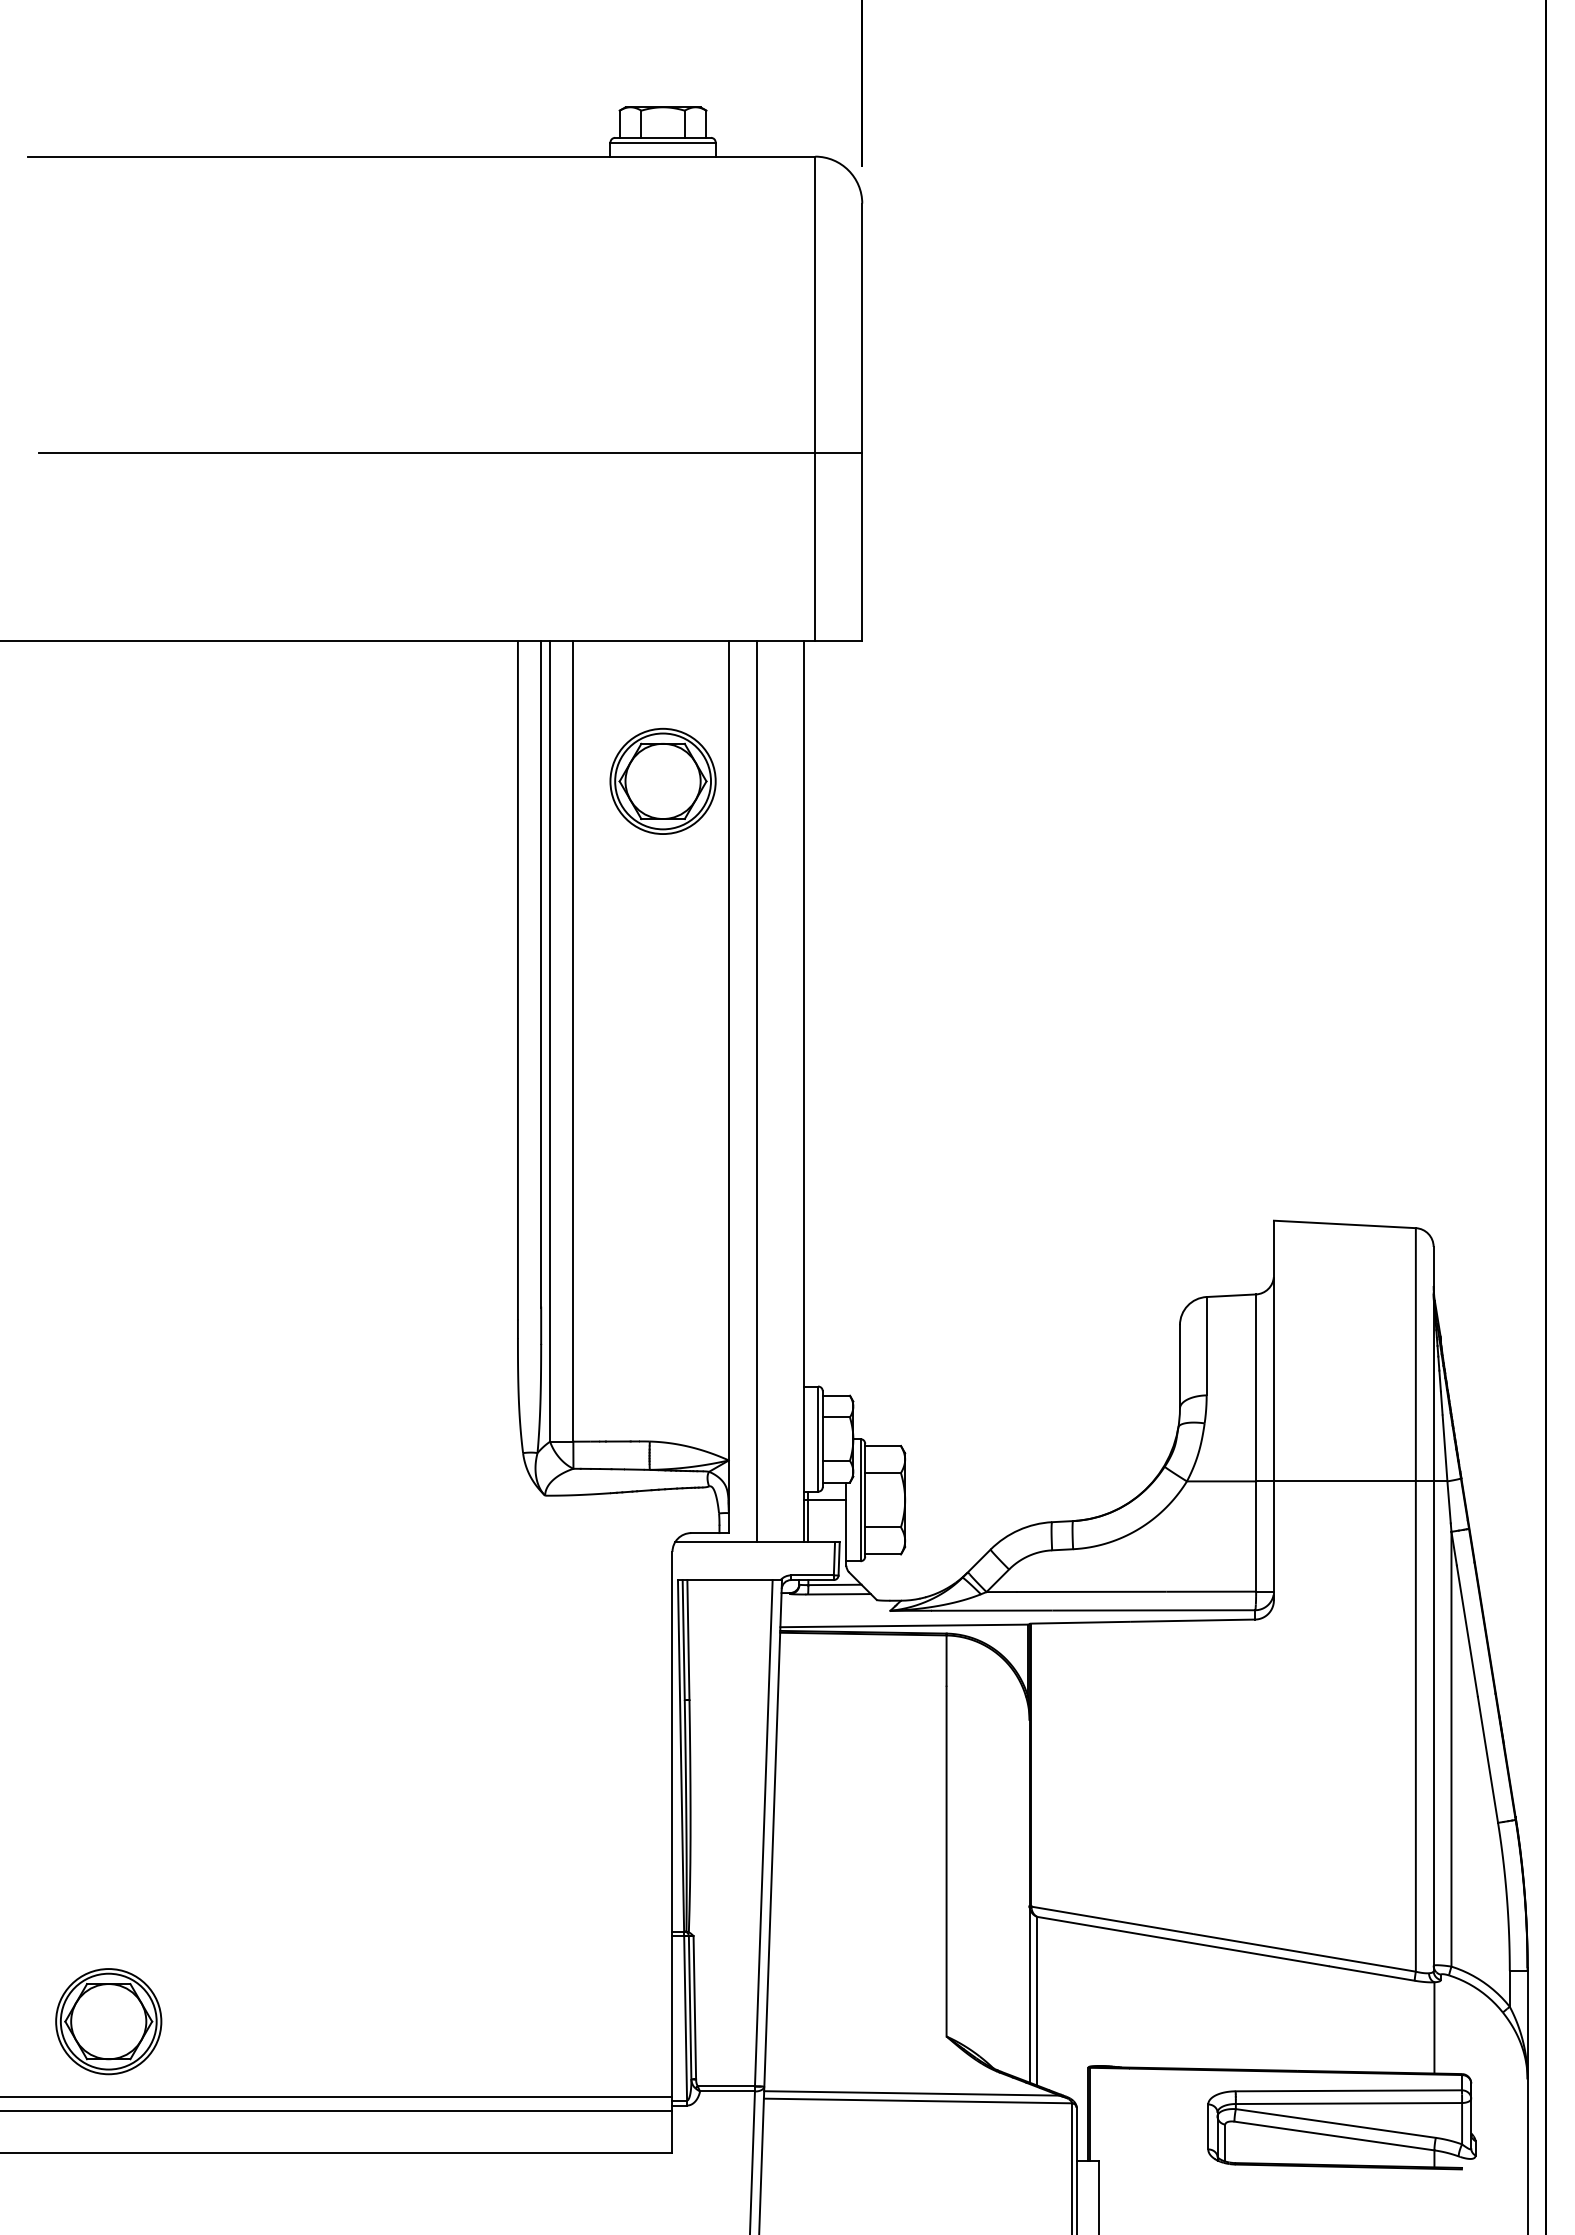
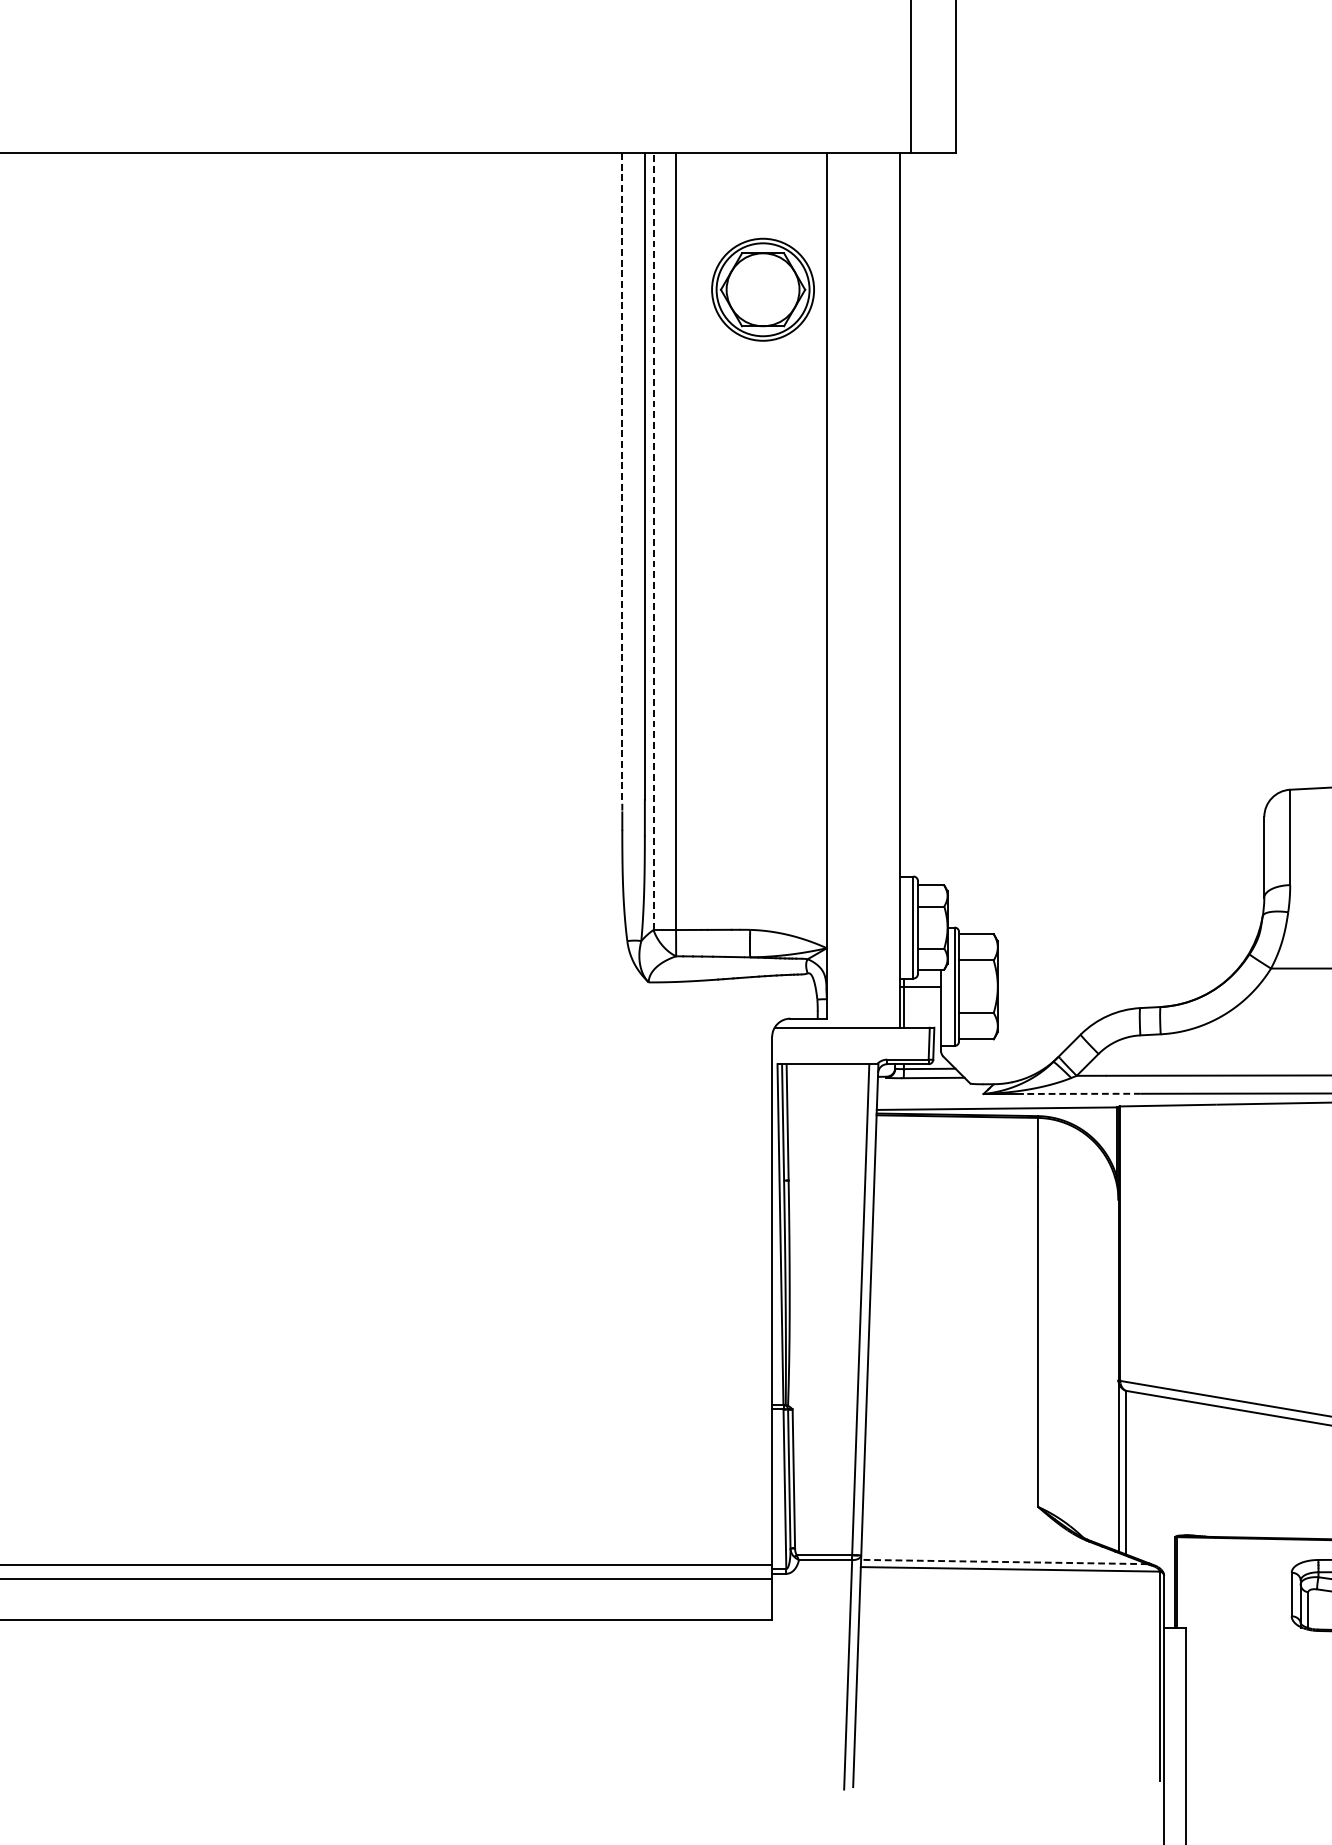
line: (517, 981) -> (621, 483), solid -> dashed
line: (550, 1041) -> (653, 541), solid -> dashed
line: (757, 1091) -> (854, 590), removed
line: (992, 1610) -> (1082, 1093), solid -> dashed
part: (108, 2021) -> (225, 1492), removed
line: (911, 2093) -> (1003, 1562), solid -> dashed

